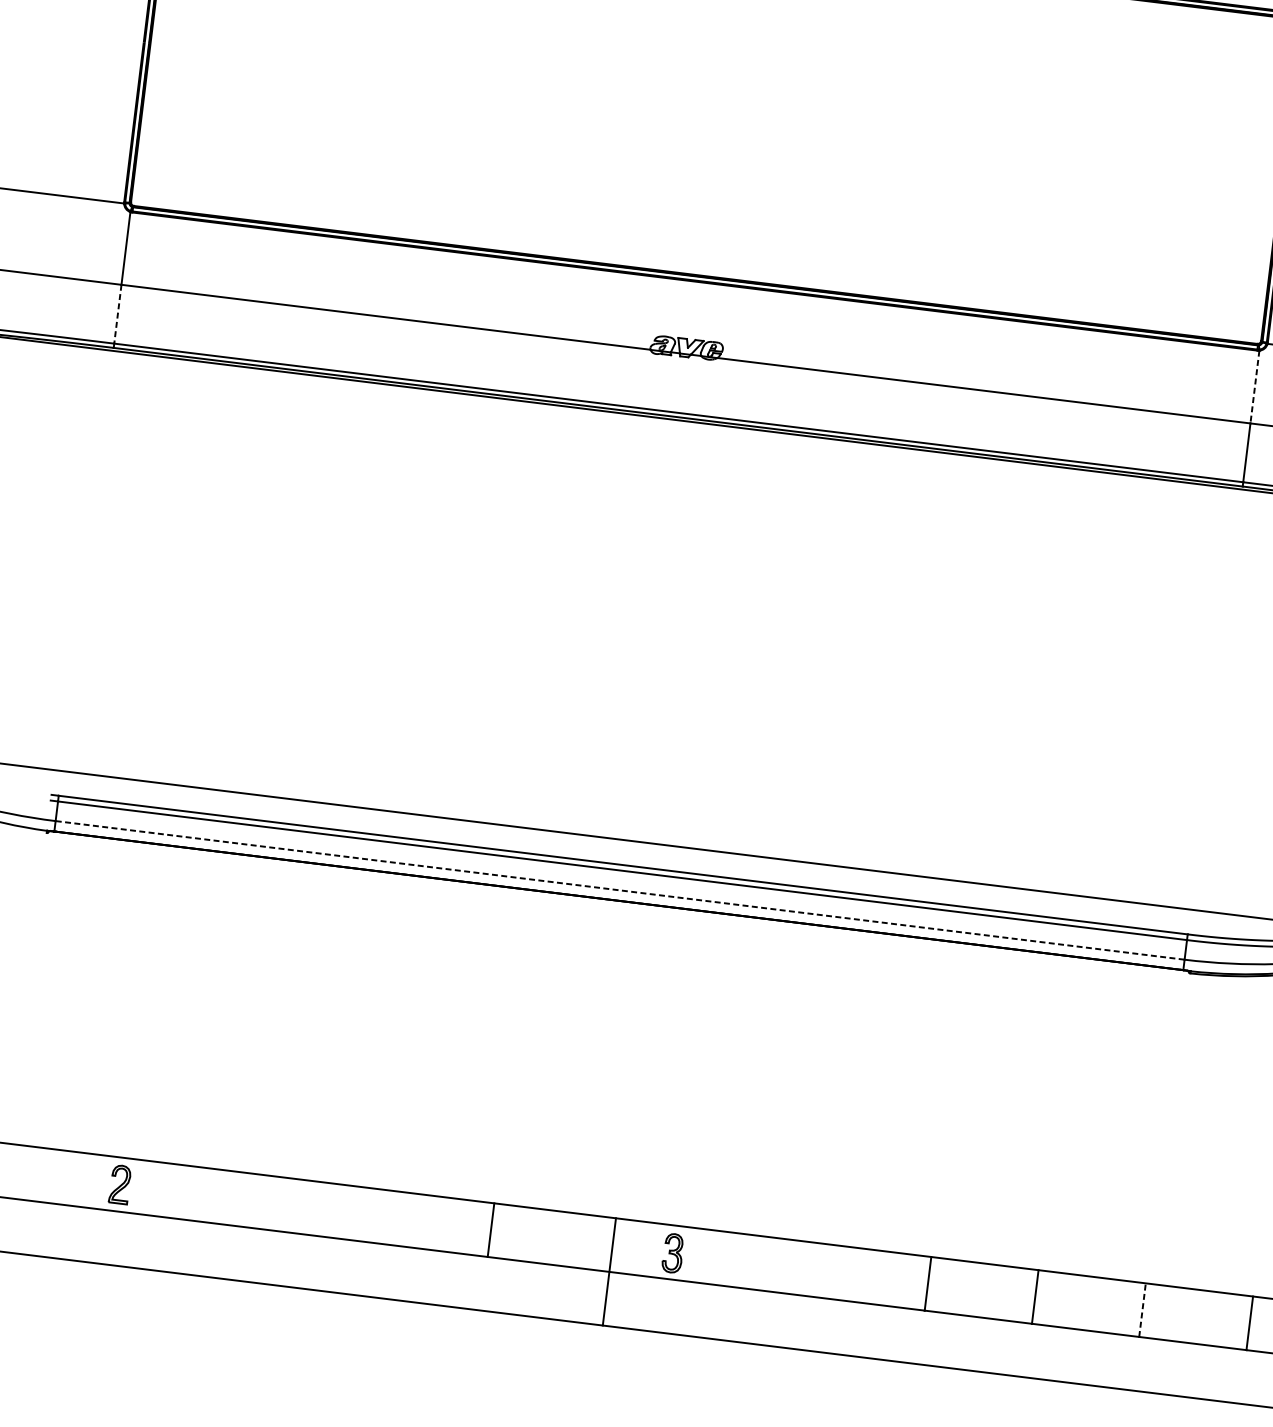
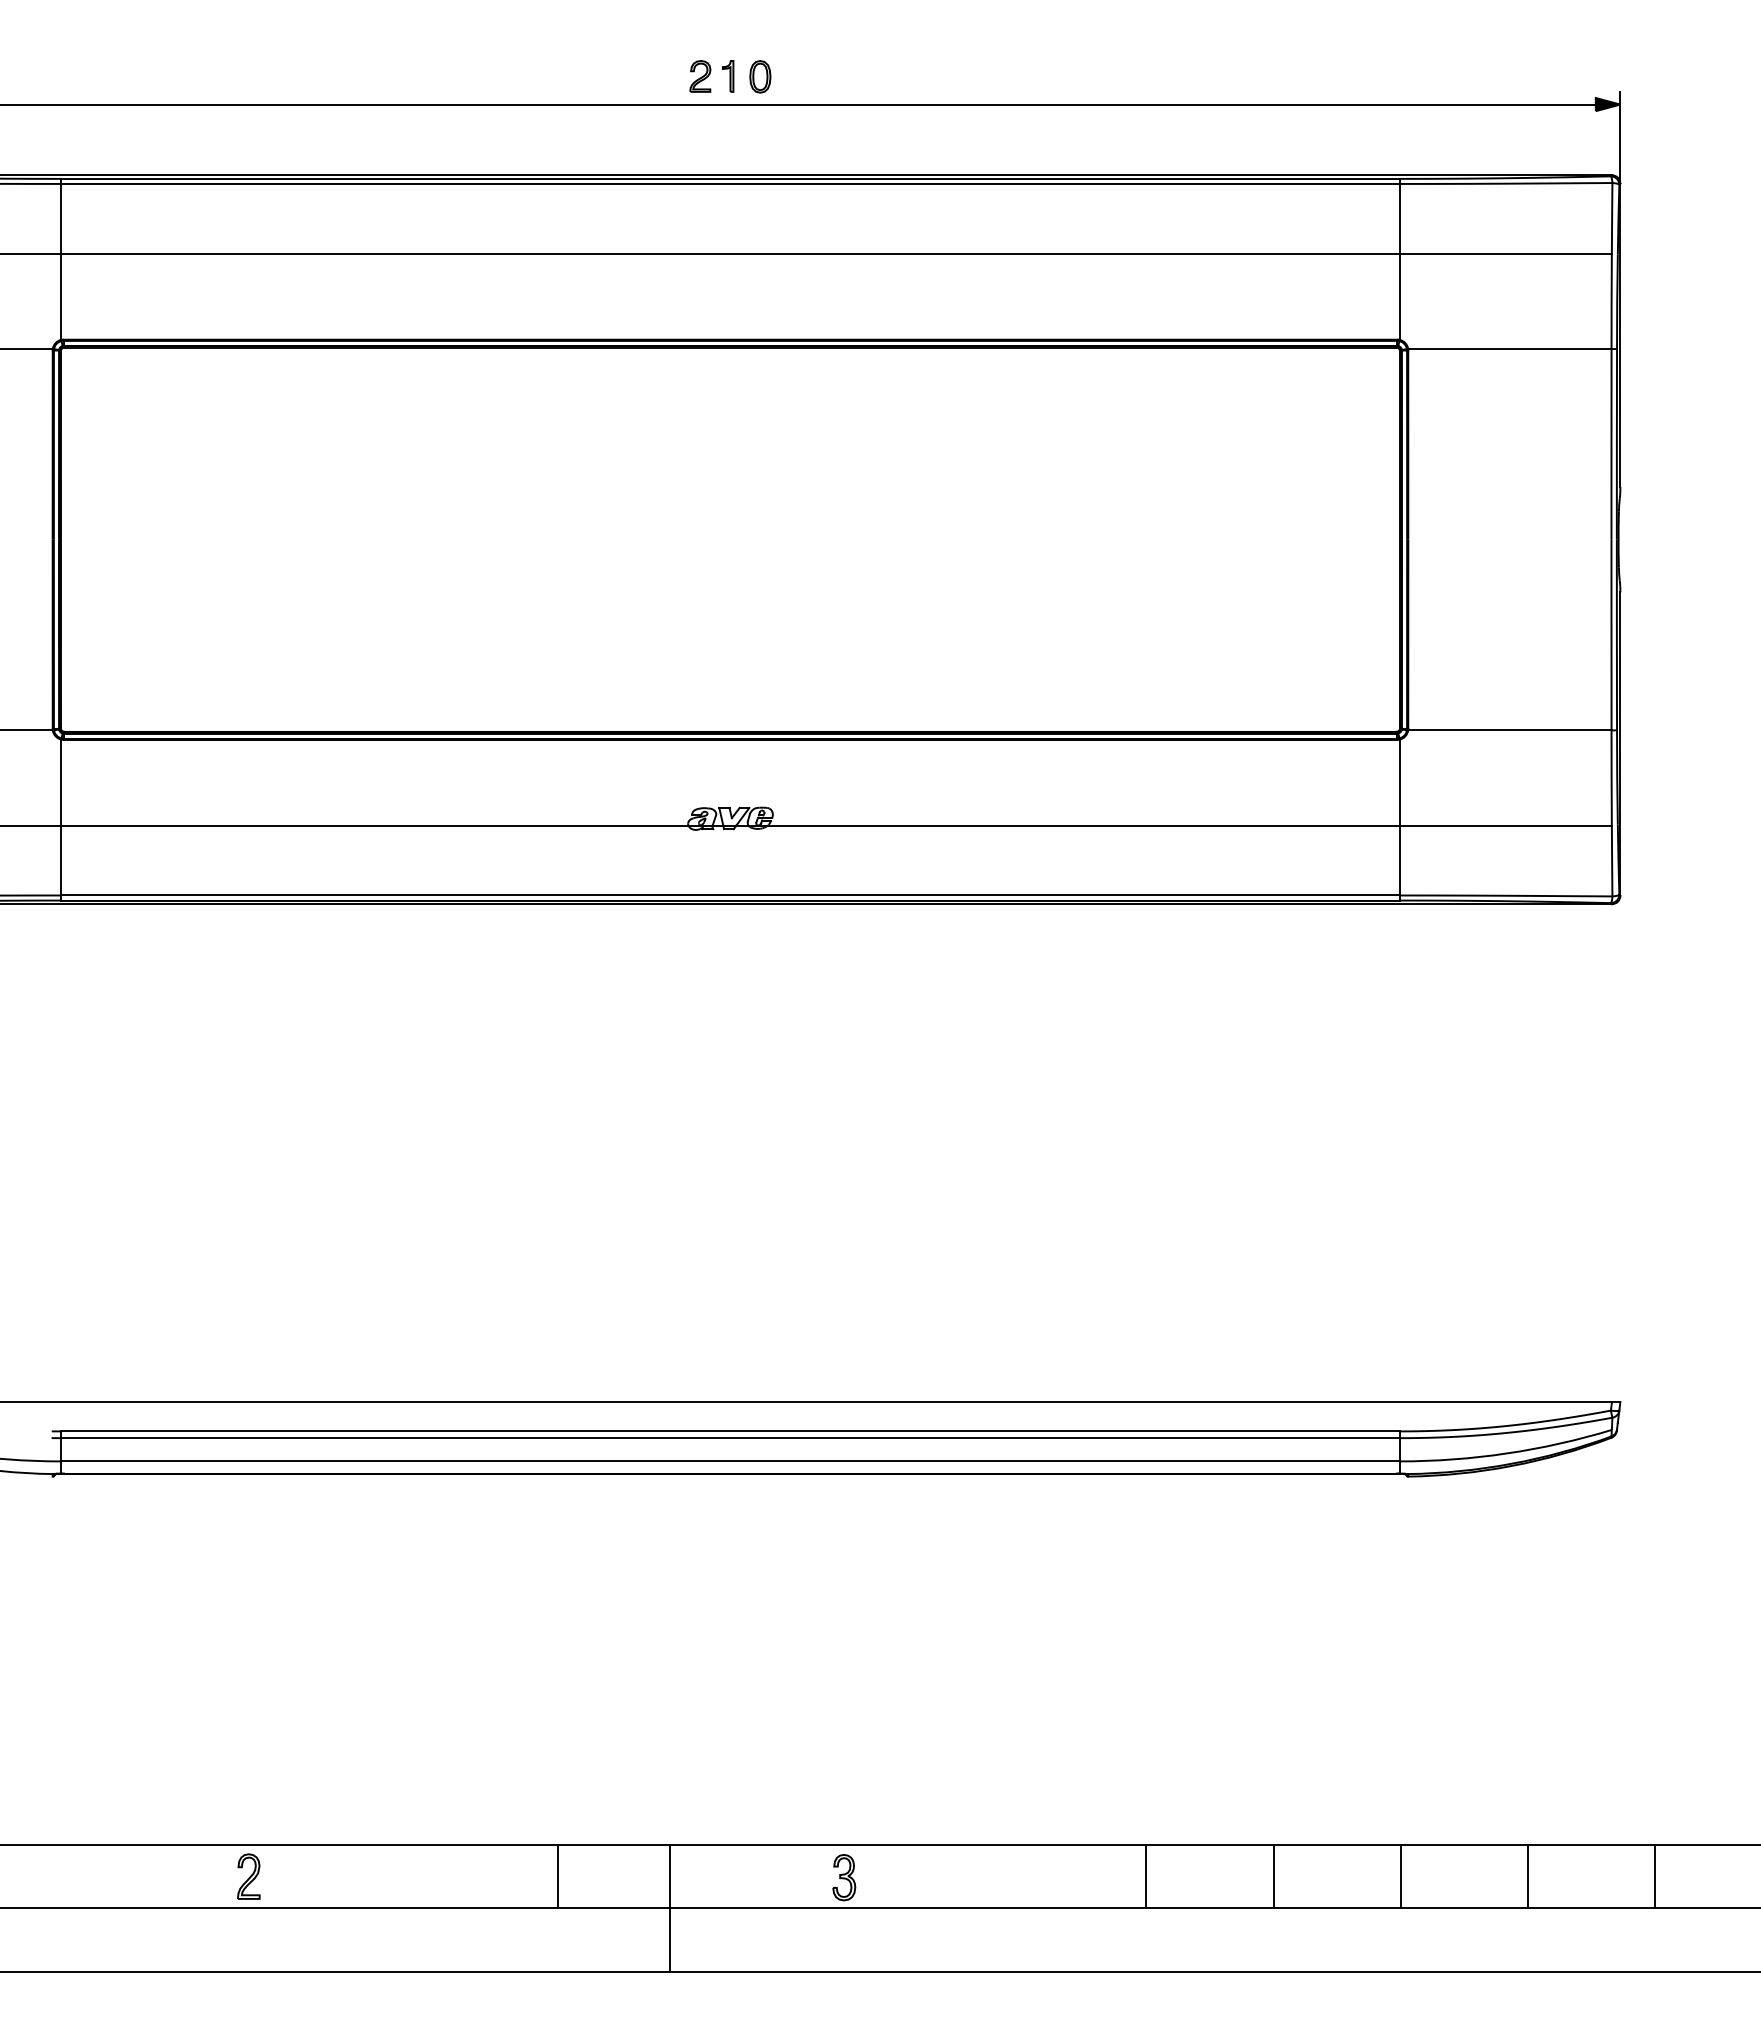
line: (117, 314) -> (61, 860), dashed -> solid
line: (1254, 387) -> (1399, 783), dashed -> solid
line: (619, 890) -> (729, 1461), dashed -> solid
part: (119, 1184) -> (248, 1876), moved
line: (491, 1230) -> (558, 1876), moved
line: (609, 1271) -> (669, 1908), moved
line: (1142, 1309) -> (1400, 1876), dashed -> solid

